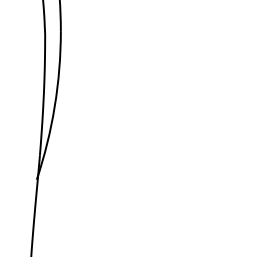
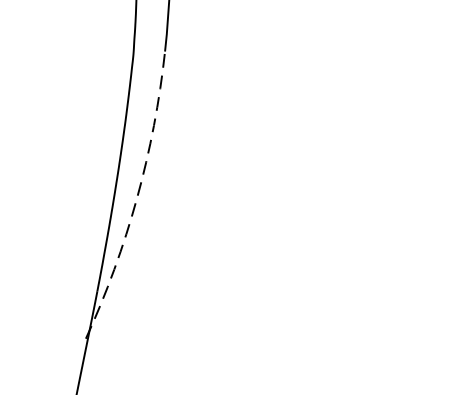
arc: (54, 106) -> (136, 198), solid -> dashed

